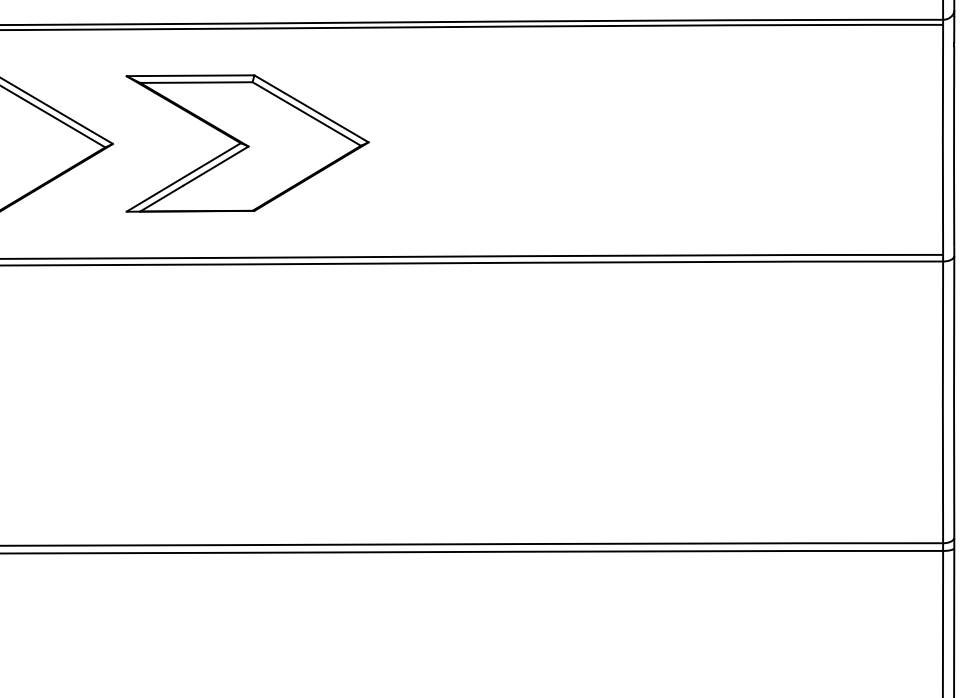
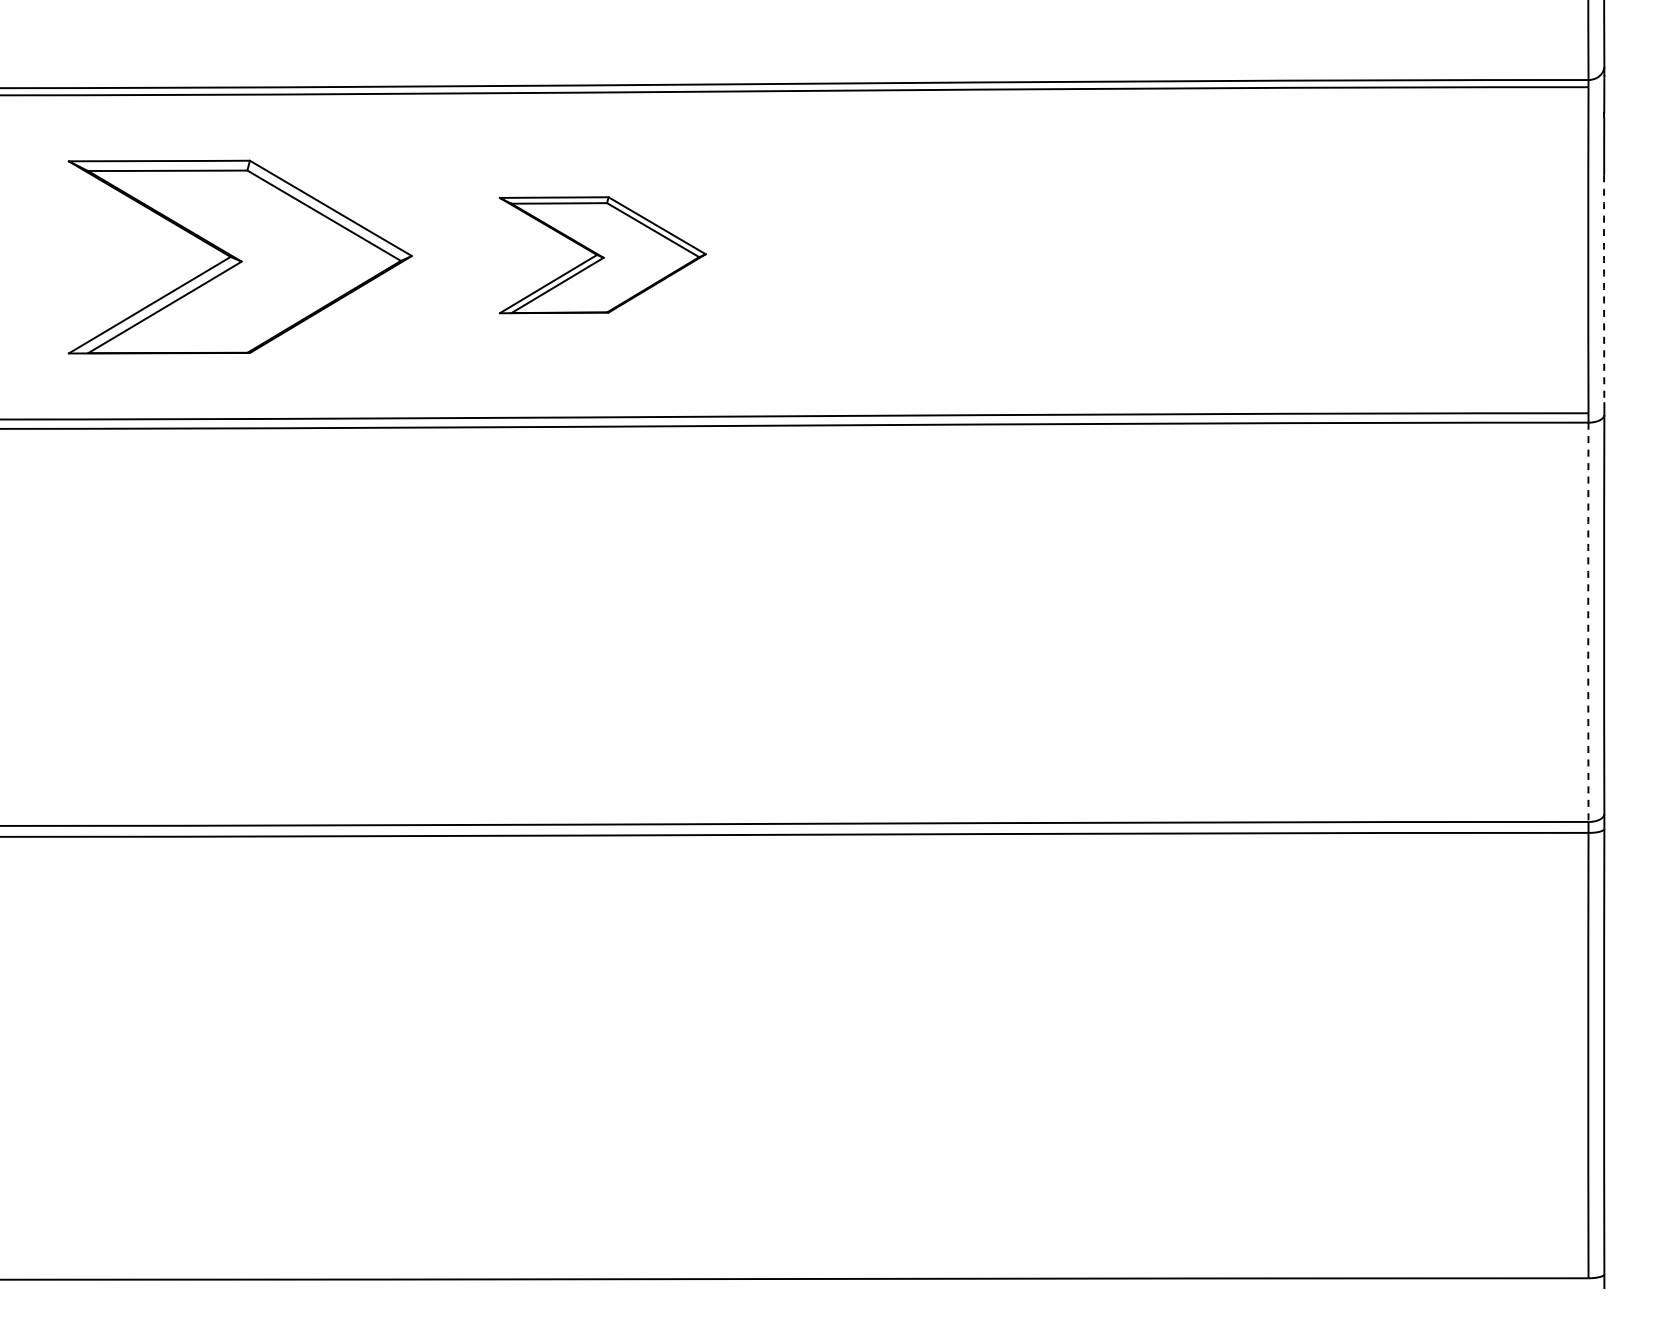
part: (247, 142) -> (602, 254), size x0.6
arc: (954, 166) -> (1604, 288), solid -> dashed
arc: (943, 402) -> (1588, 622), solid -> dashed

